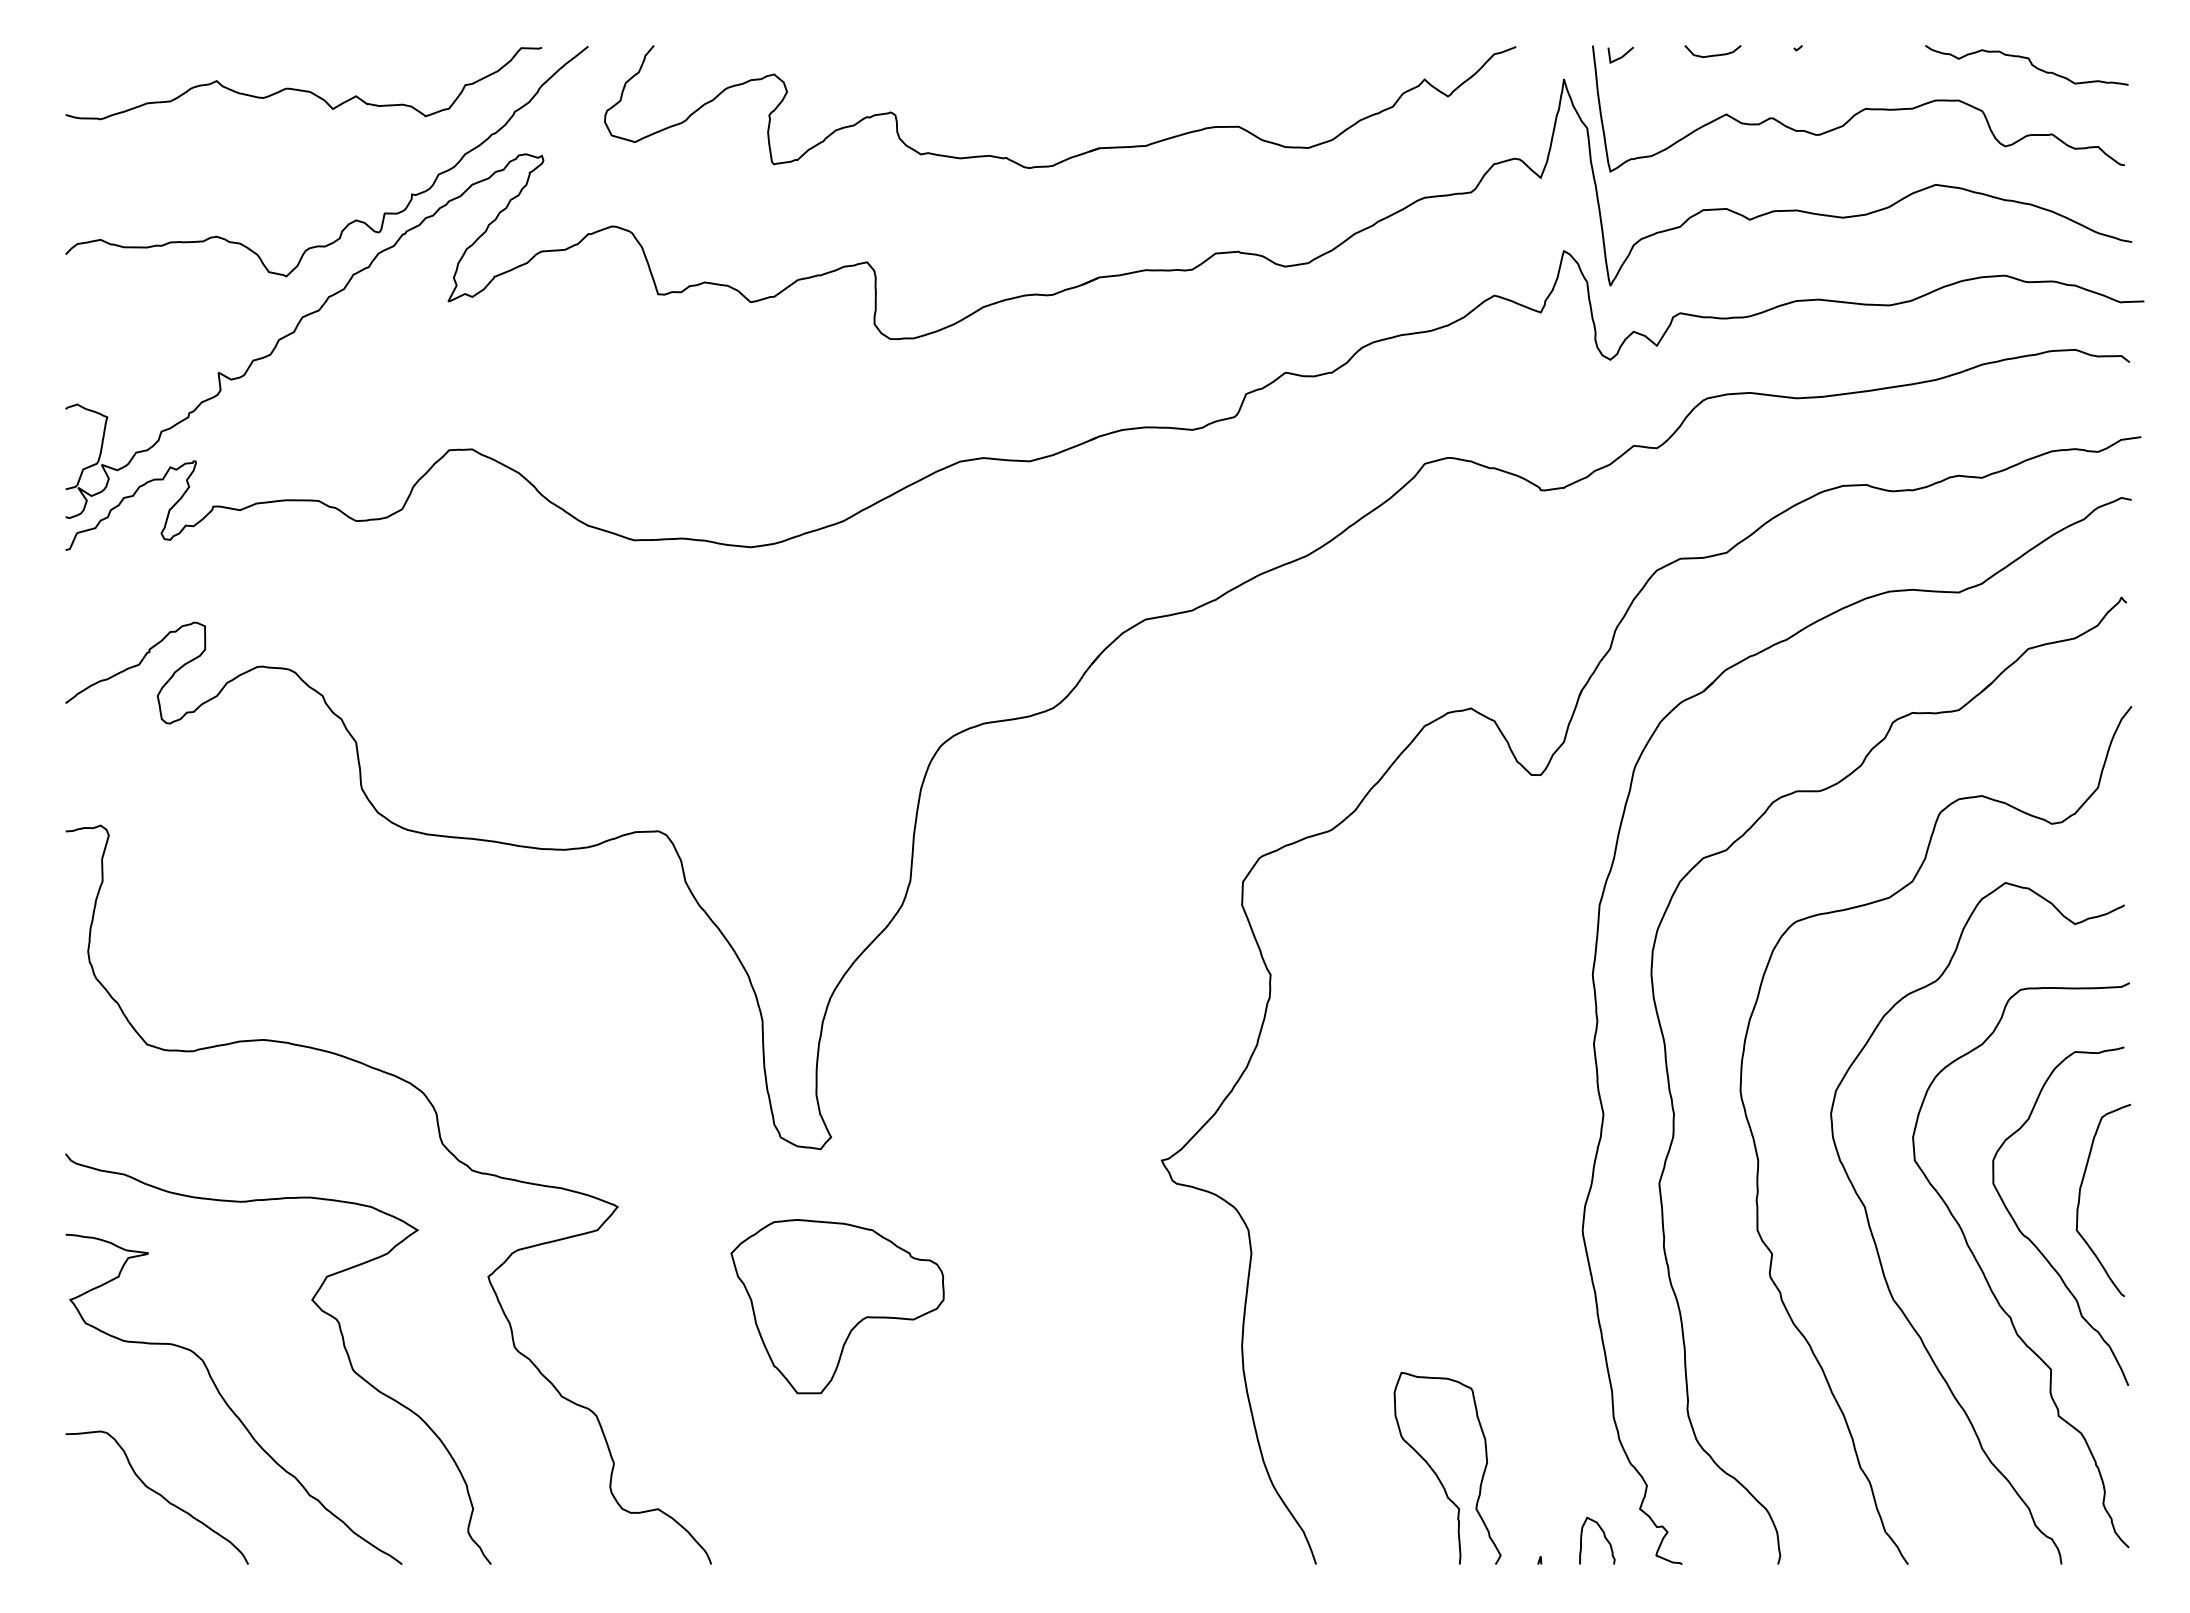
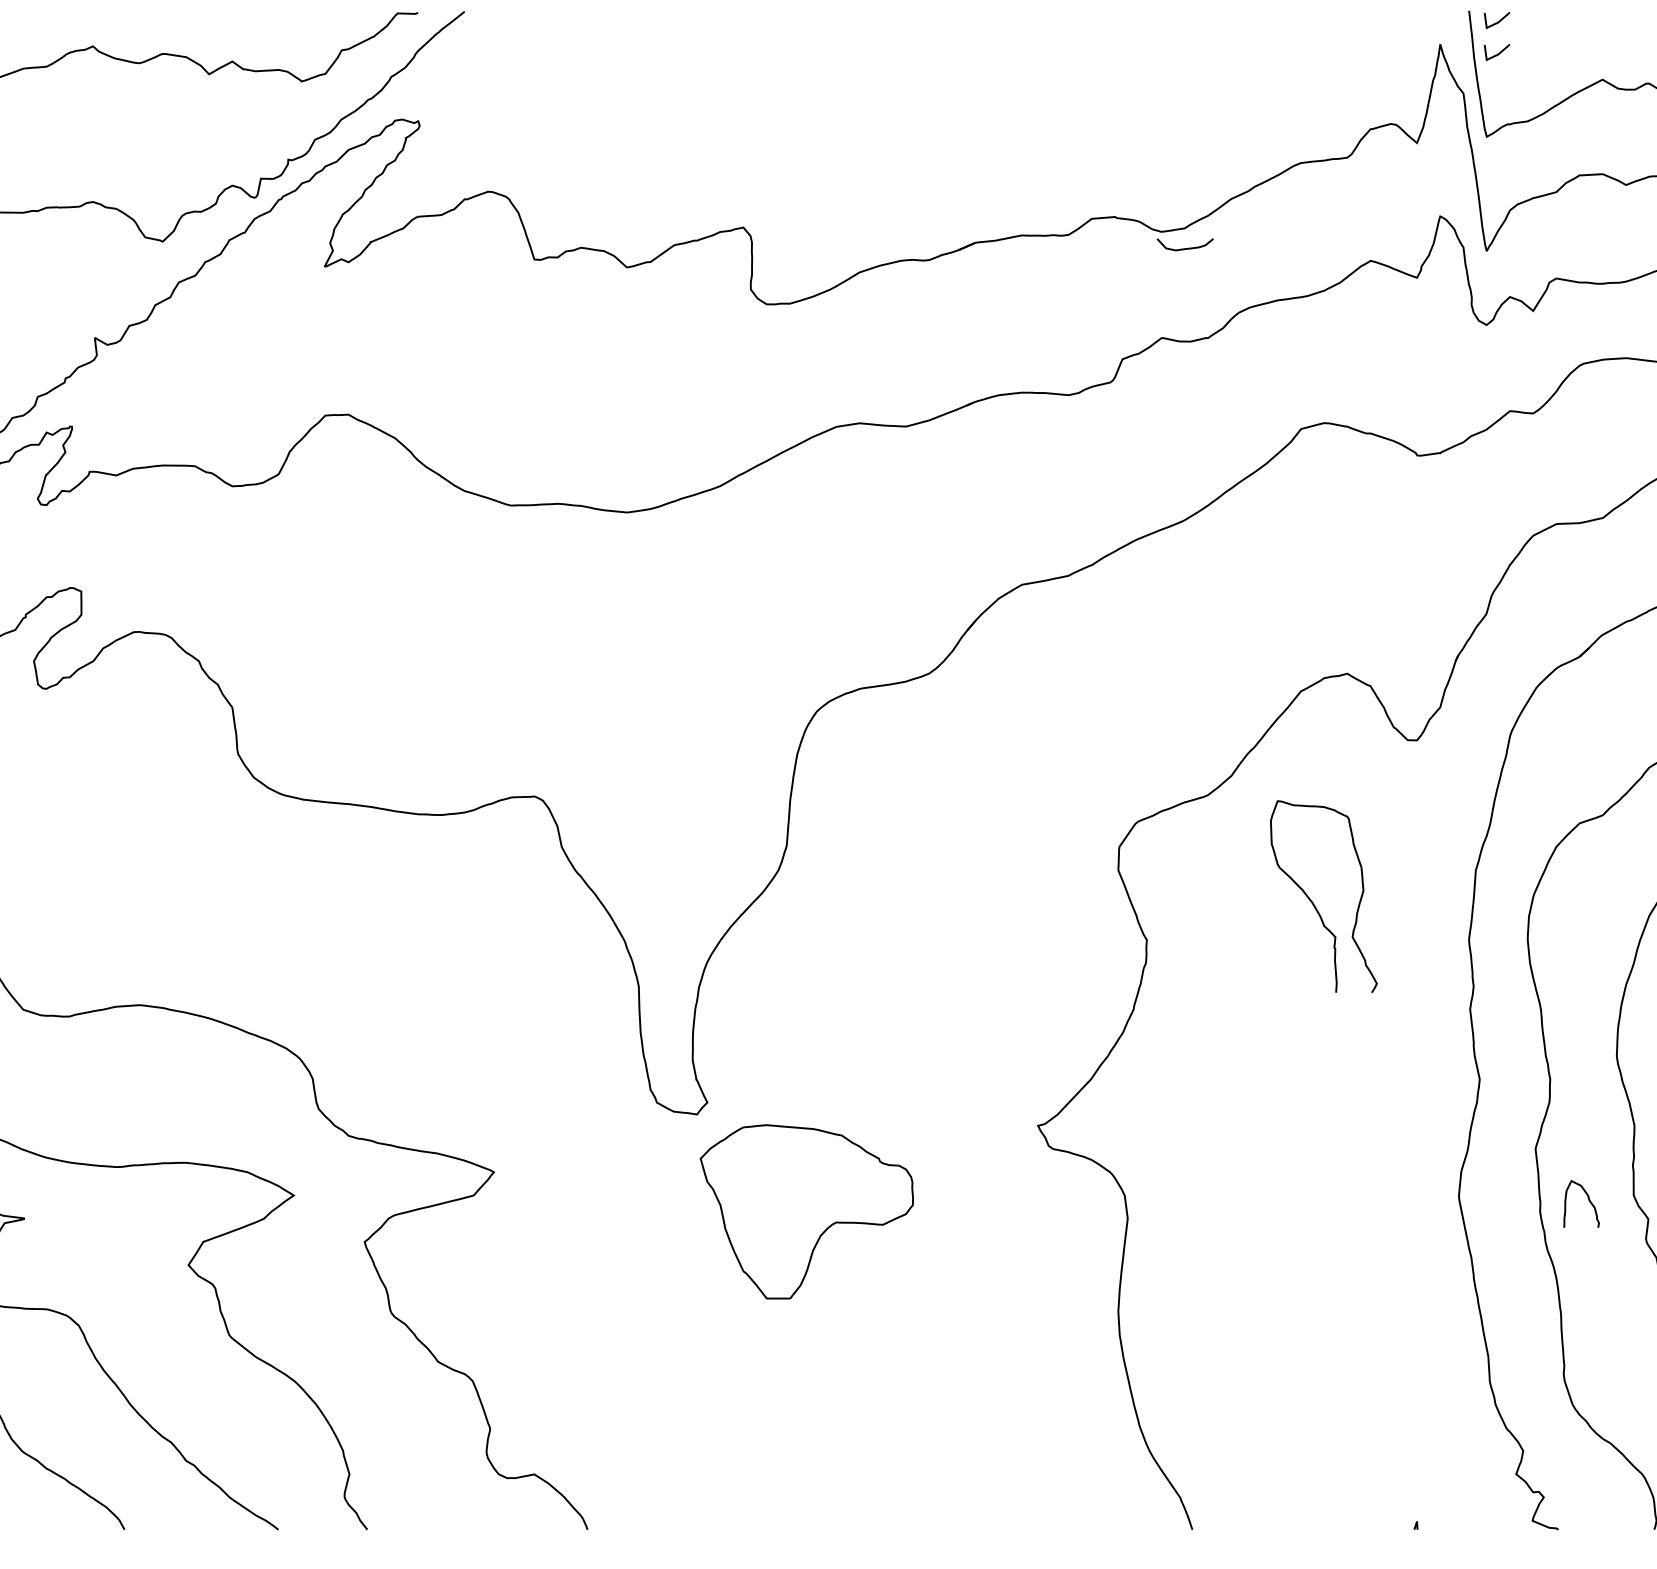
curve: (1713, 54) -> (1185, 247), moved
line: (1620, 88) -> (1496, 53), added
part: (1077, 154) -> (953, 119), removed
part: (837, 1306) -> (806, 1211), moved
curve: (1437, 1474) -> (1313, 902), moved
curve: (1604, 1538) -> (1588, 1201), moved

